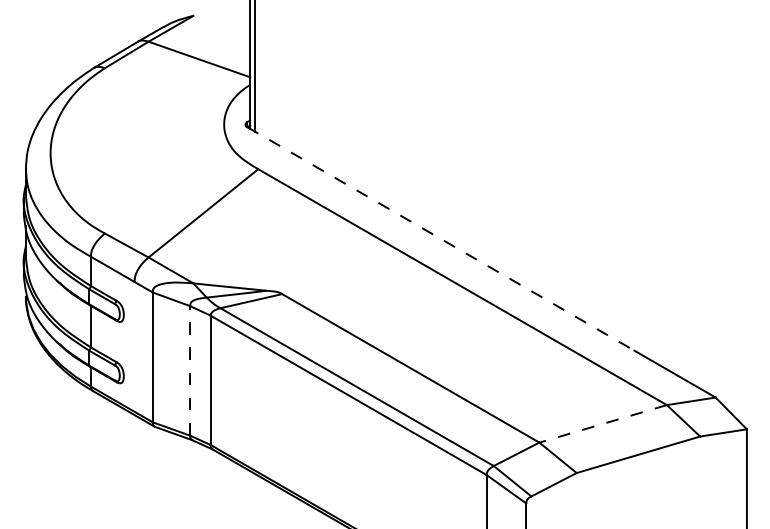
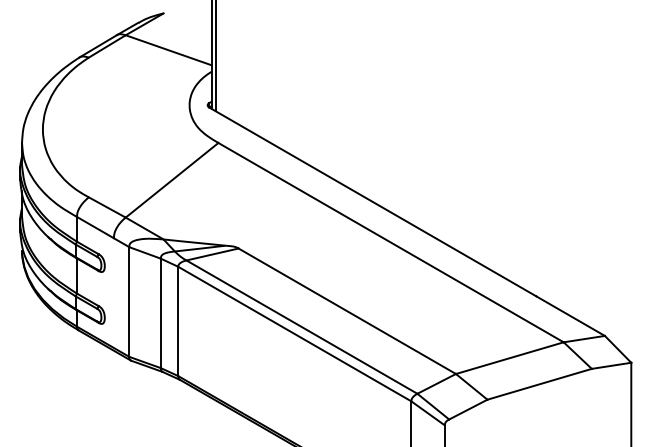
line: (441, 239) -> (373, 202), dashed -> solid
line: (190, 370) -> (161, 313), dashed -> solid
line: (602, 424) -> (509, 358), dashed -> solid

